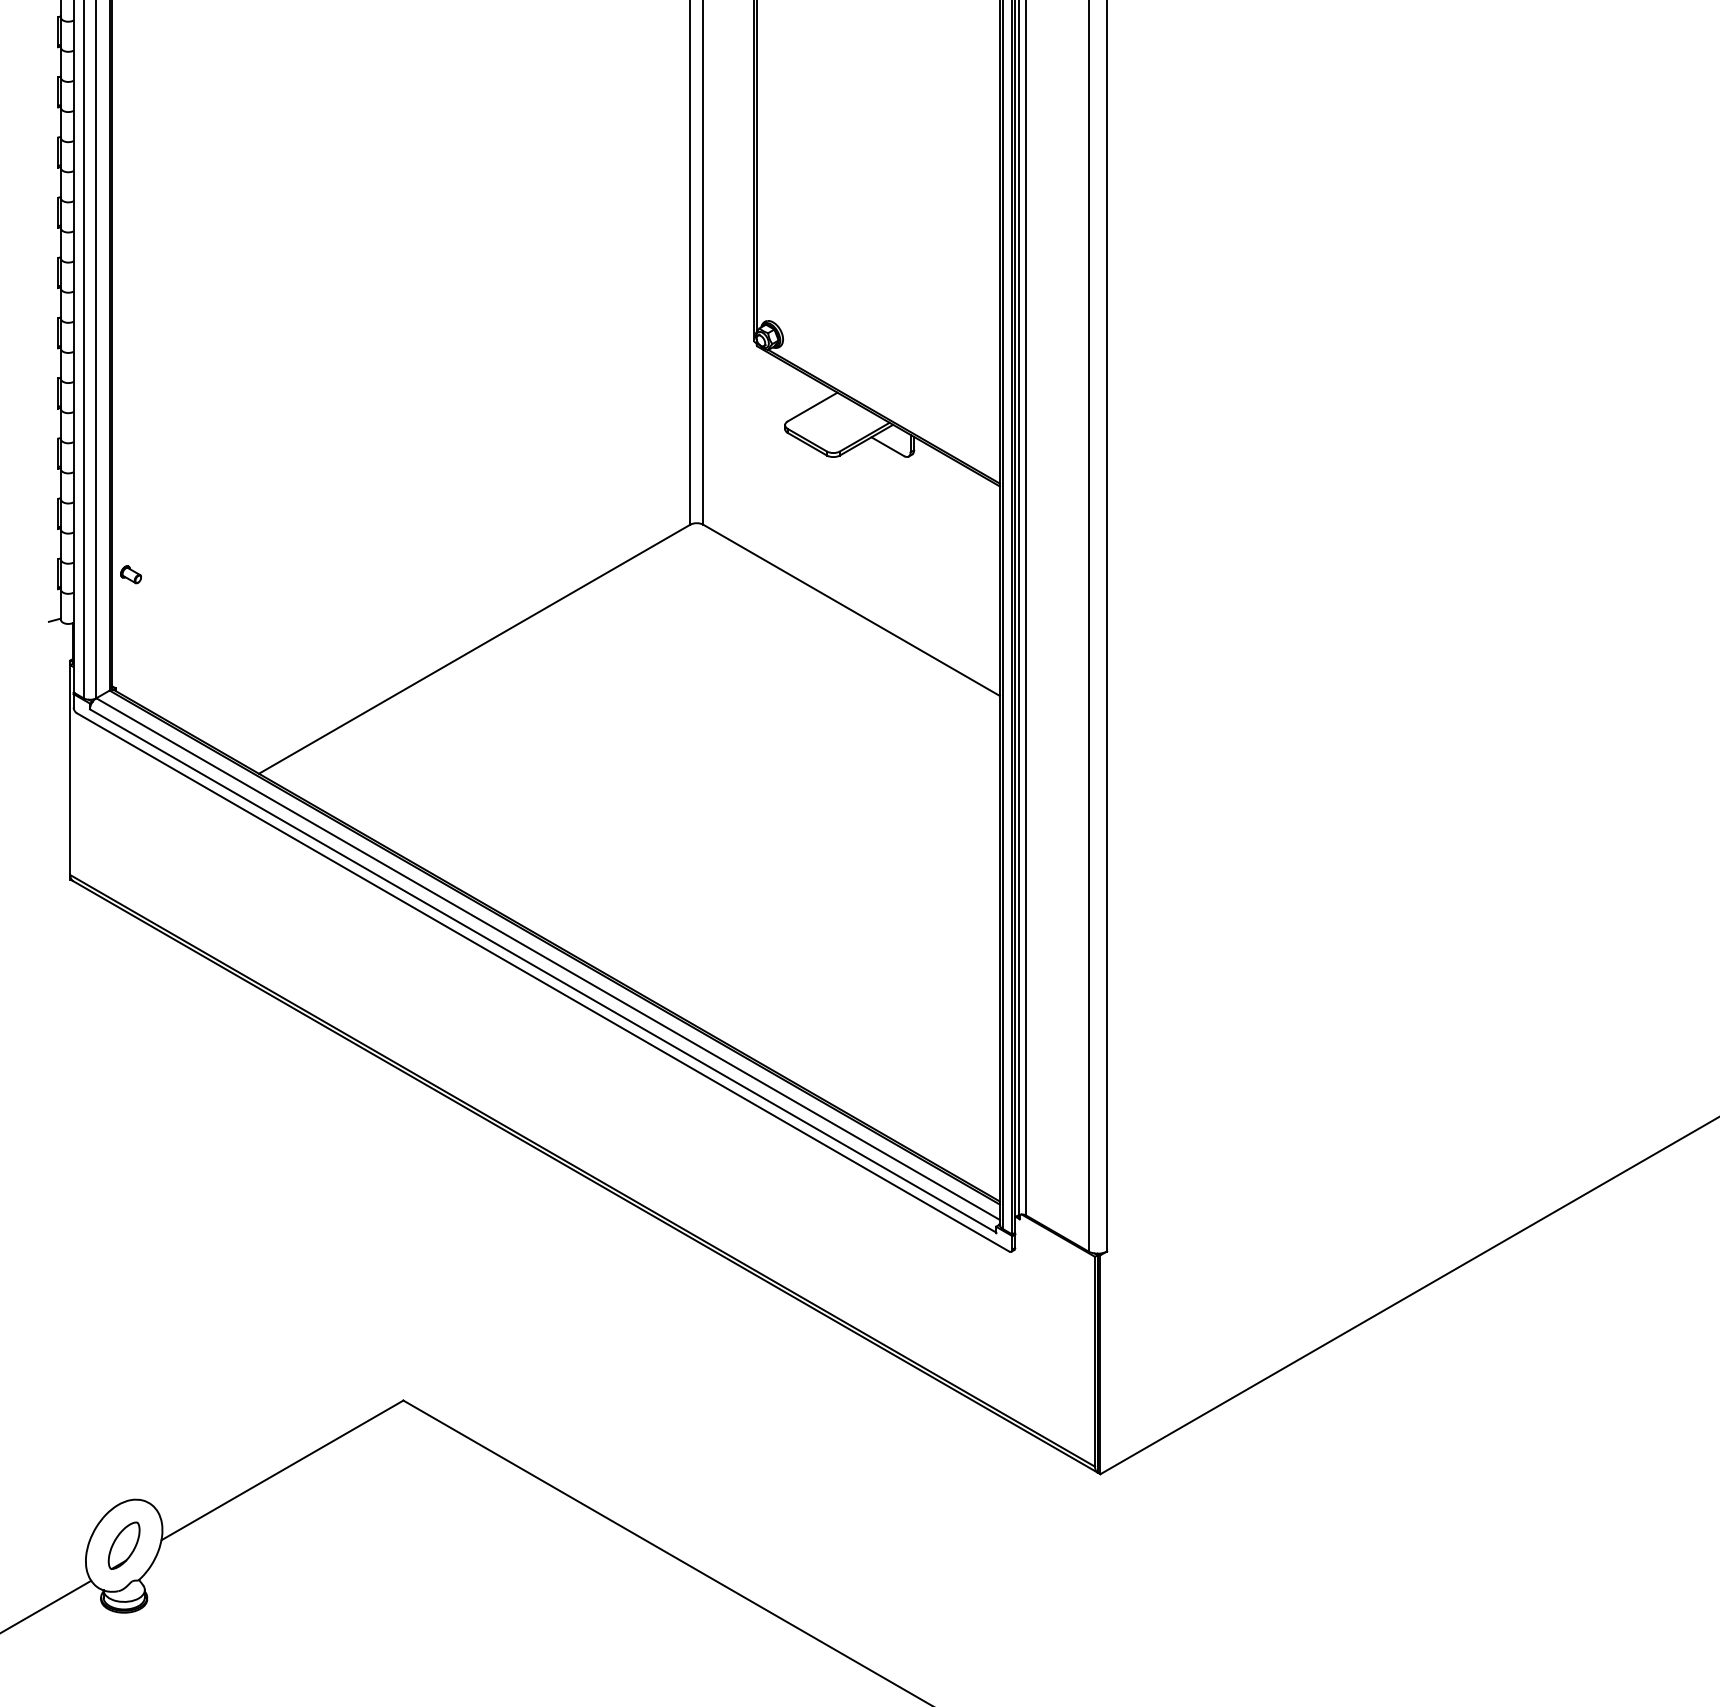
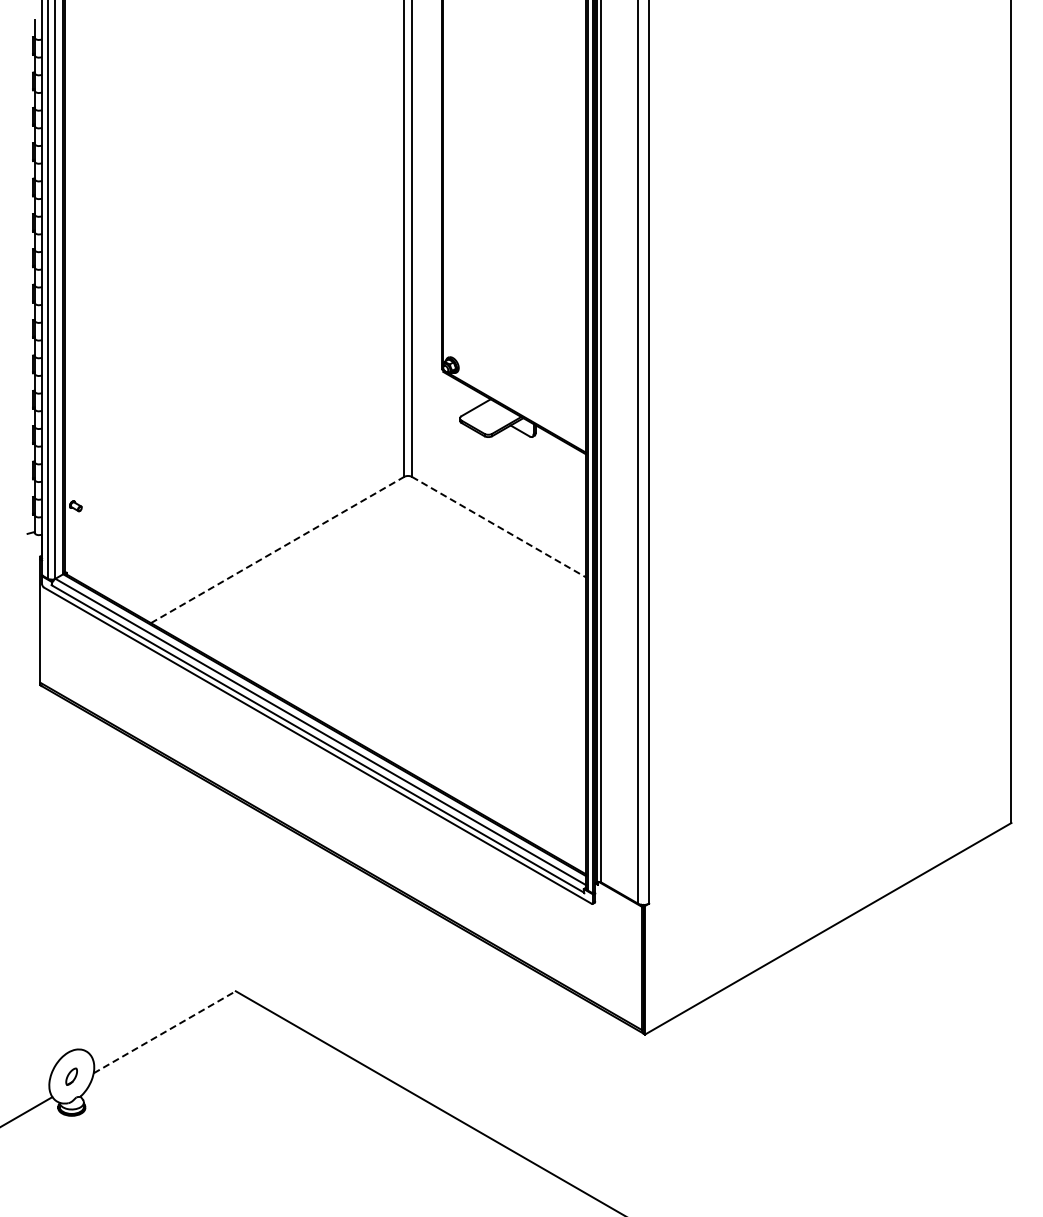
line: (852, 610) -> (499, 527), solid -> dashed
line: (476, 648) -> (278, 549), solid -> dashed
line: (283, 1470) -> (165, 1032), solid -> dashed
part: (123, 1545) -> (71, 1076), size x0.6

